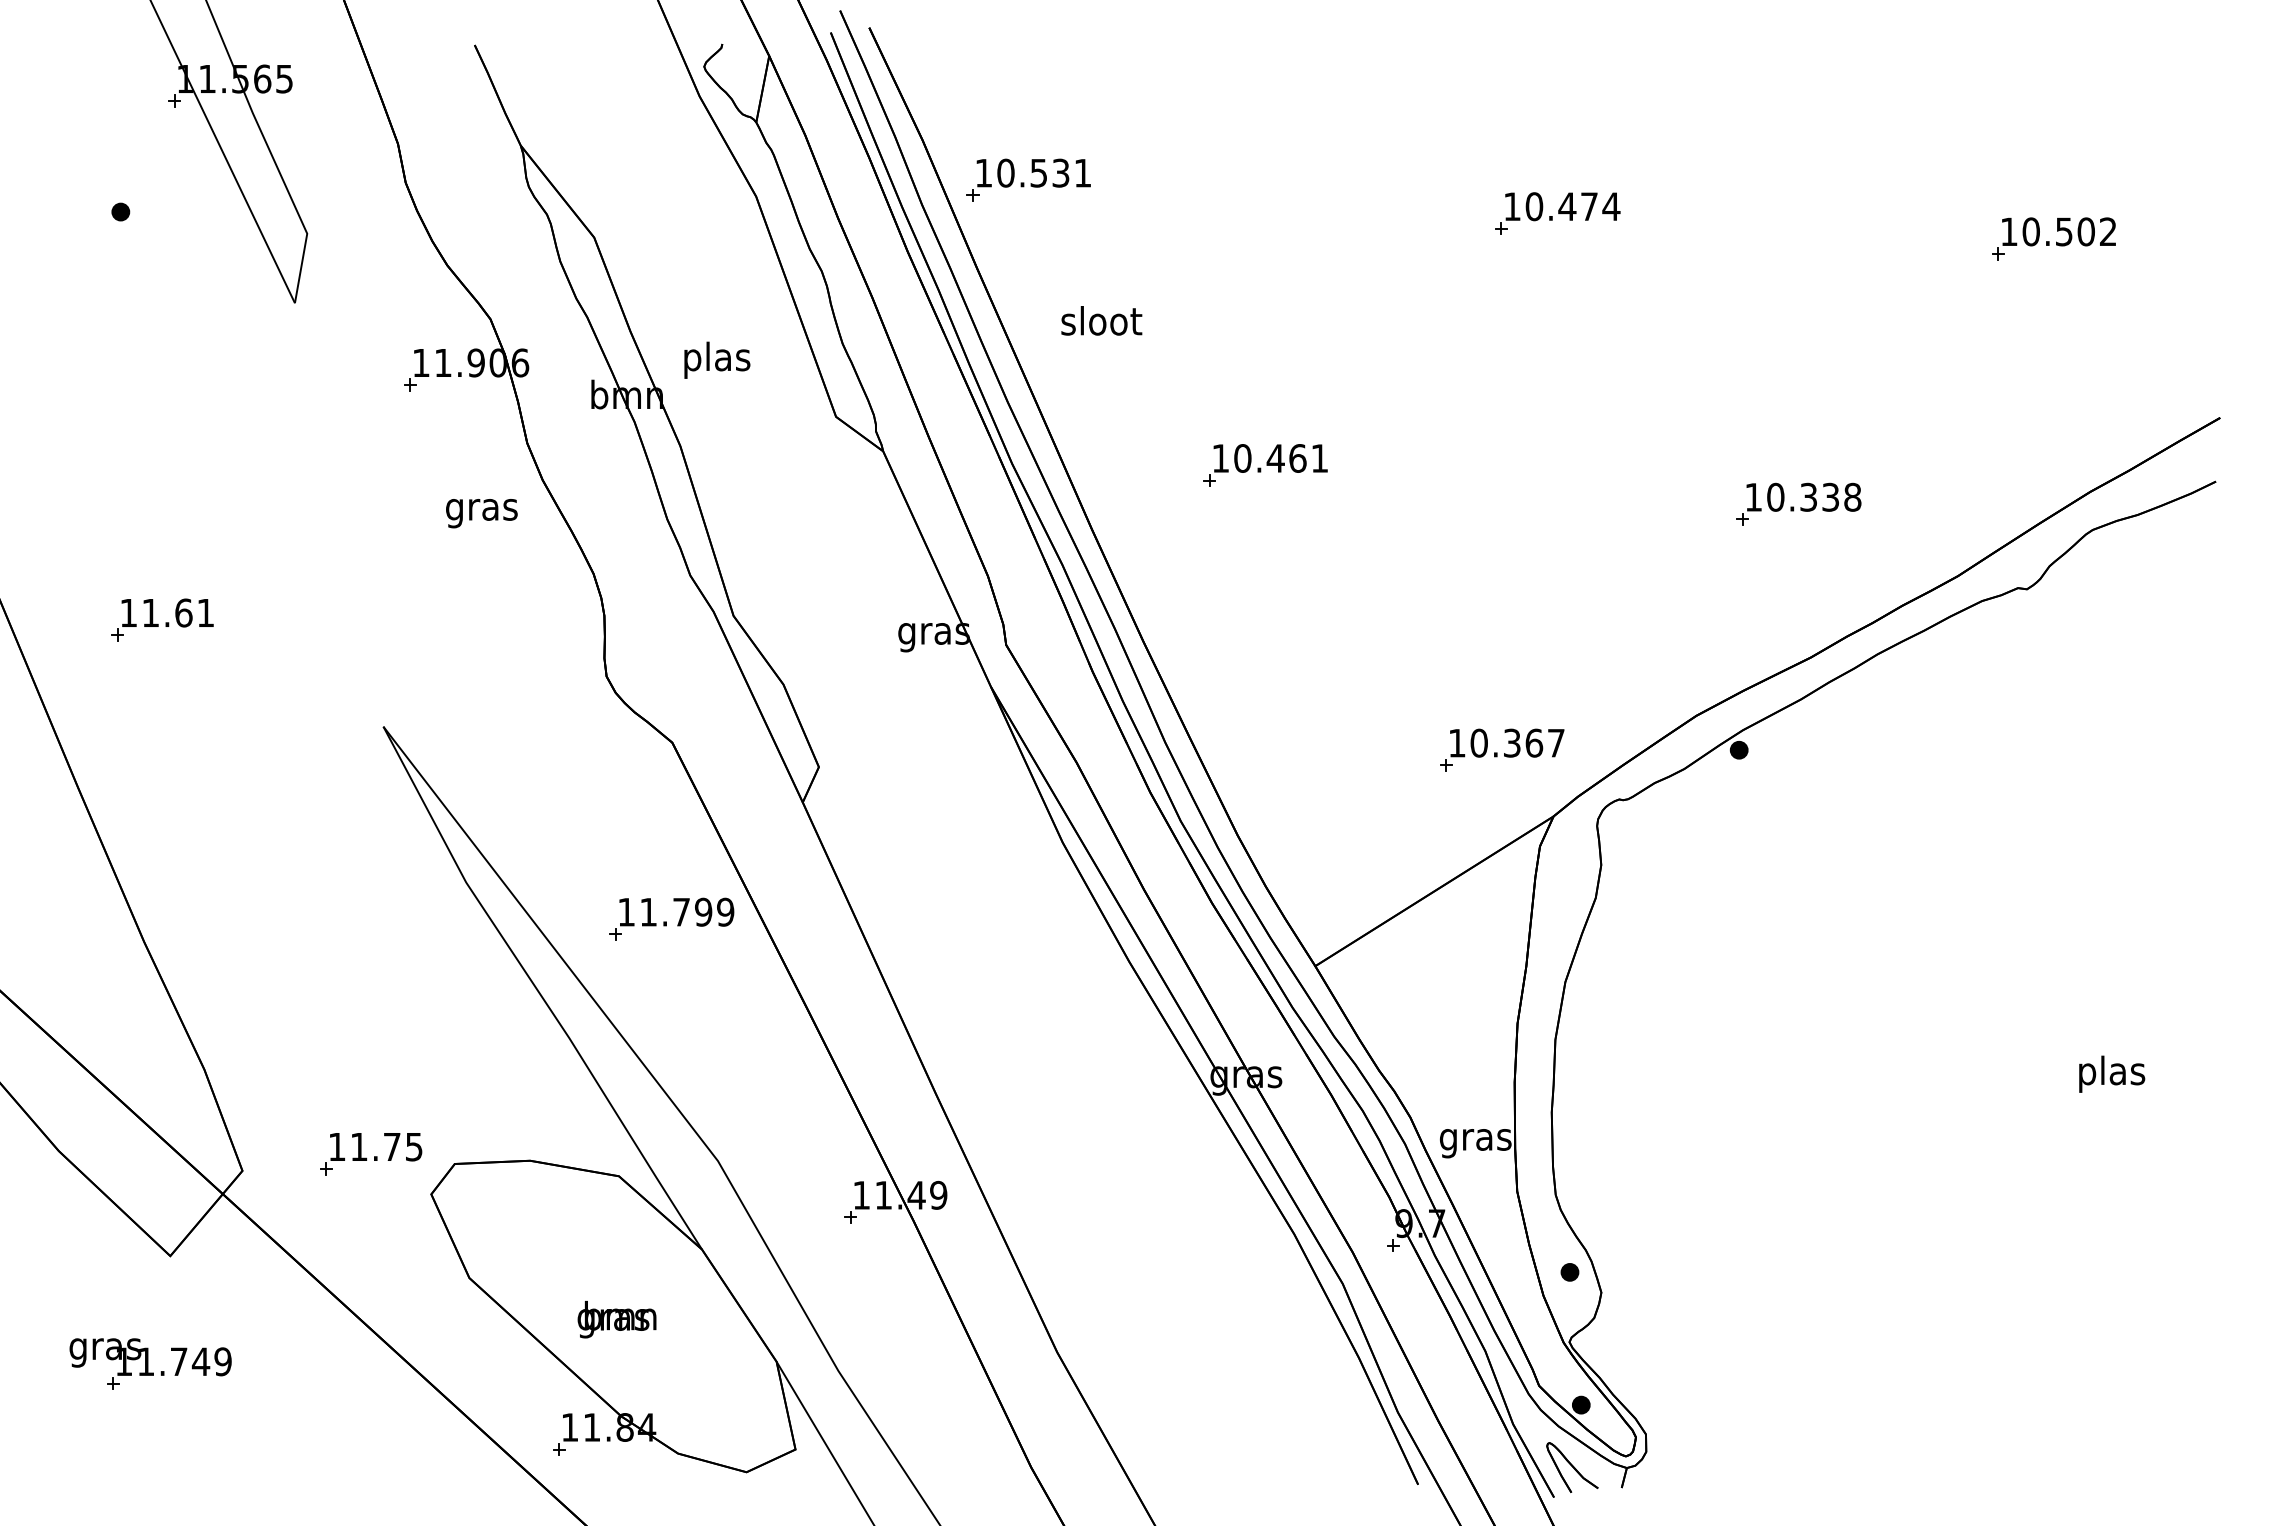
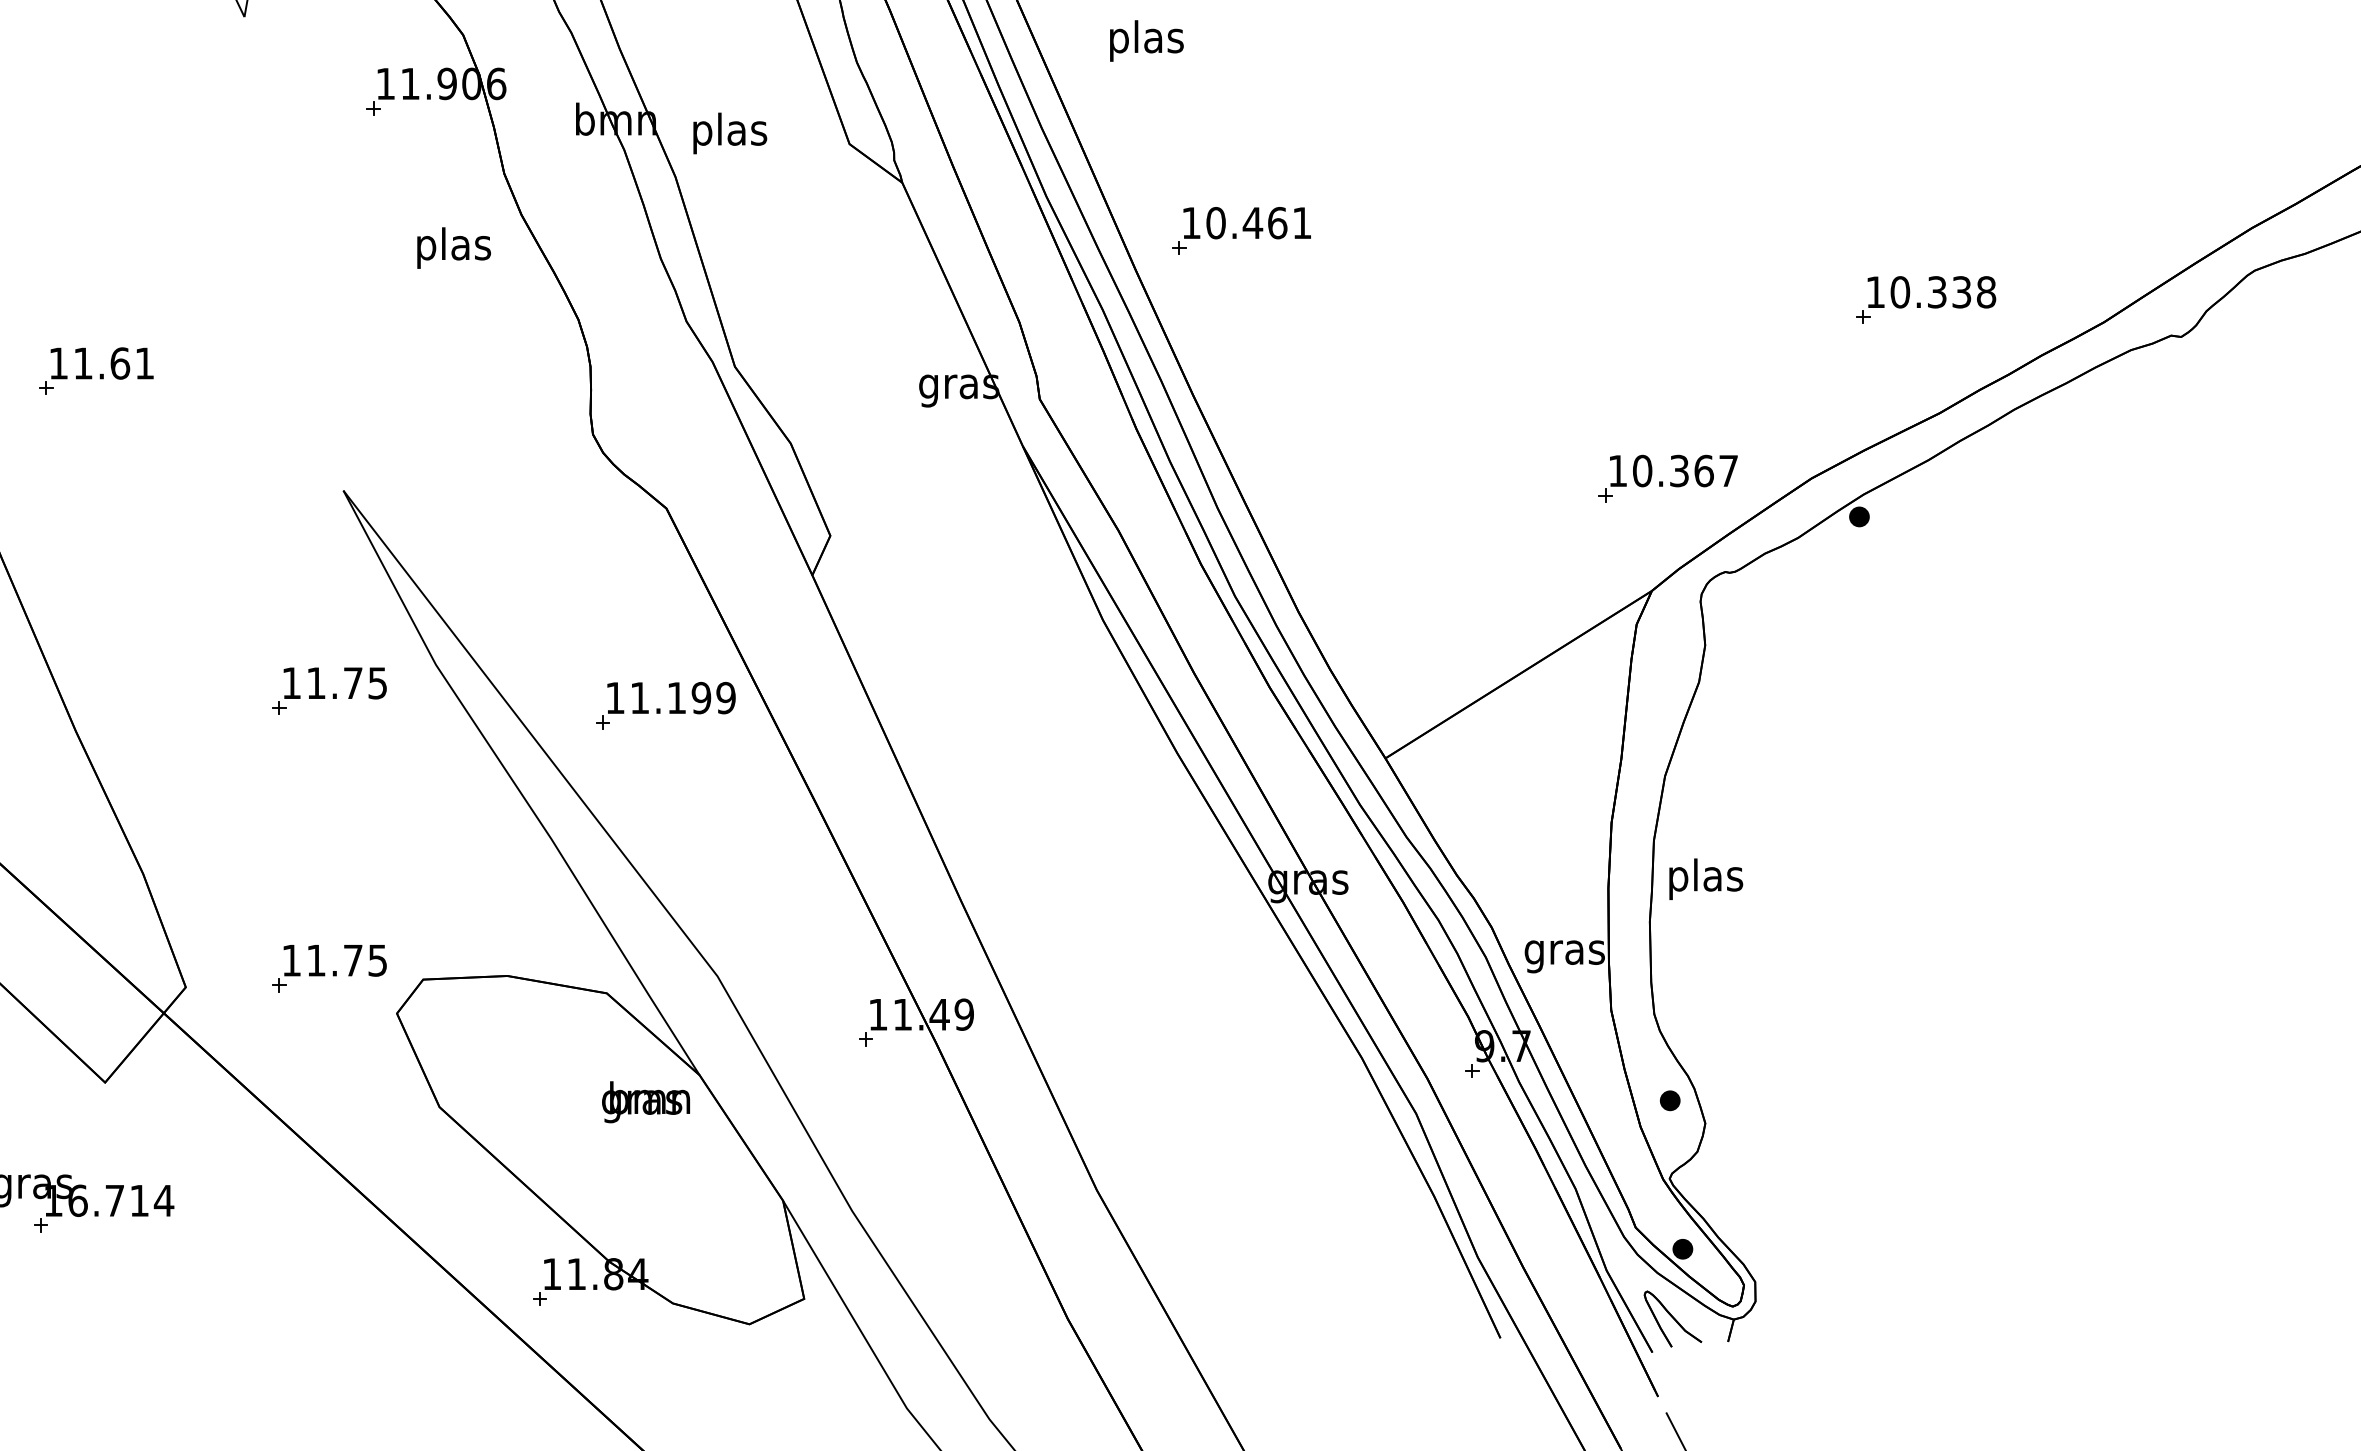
text: (1101, 324) -> (1146, 40), sloot -> plas
text: (717, 359) -> (730, 132), moved
part: (1265, 465) -> (1241, 230), moved
part: (1798, 503) -> (1925, 299), moved
text: (481, 509) -> (453, 247), gras -> plas
part: (1502, 749) -> (1668, 478), moved
part: (371, 906) -> (330, 691), added
text: (681, 912) -> (676, 698), 11.799 -> 11.199
text: (2112, 1073) -> (1706, 878), moved
text: (616, 1319) -> (645, 1102), moved
text: (184, 1361) -> (120, 1200), 11.749 -> 16.714

